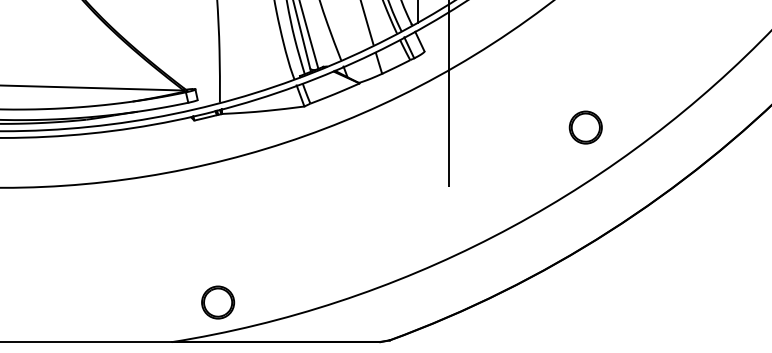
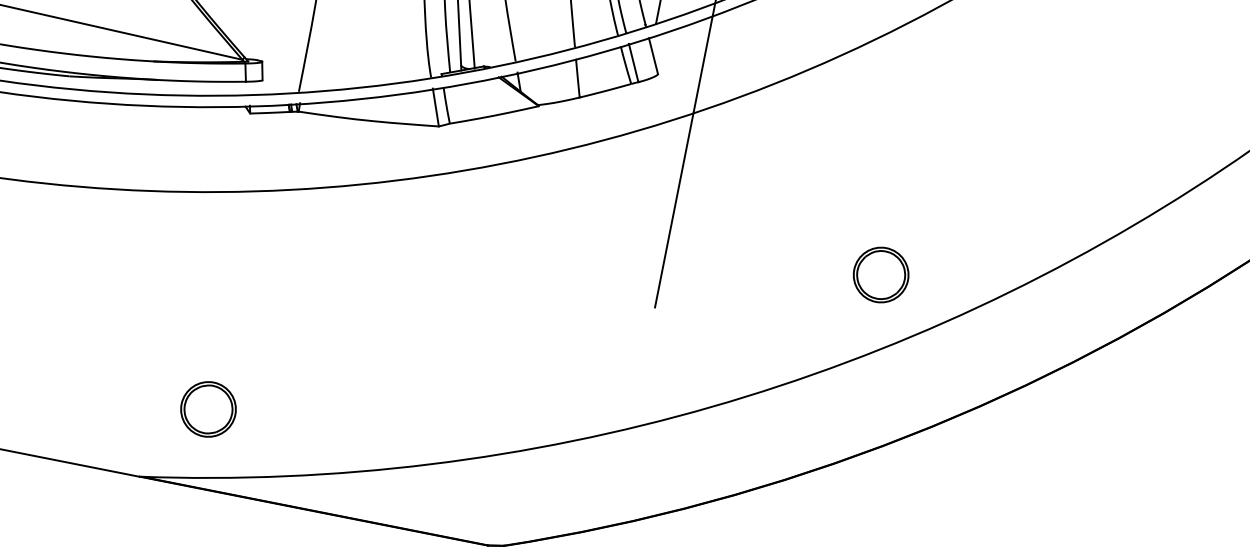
part: (585, 127) -> (880, 274), moved
part: (218, 302) -> (209, 409), moved

